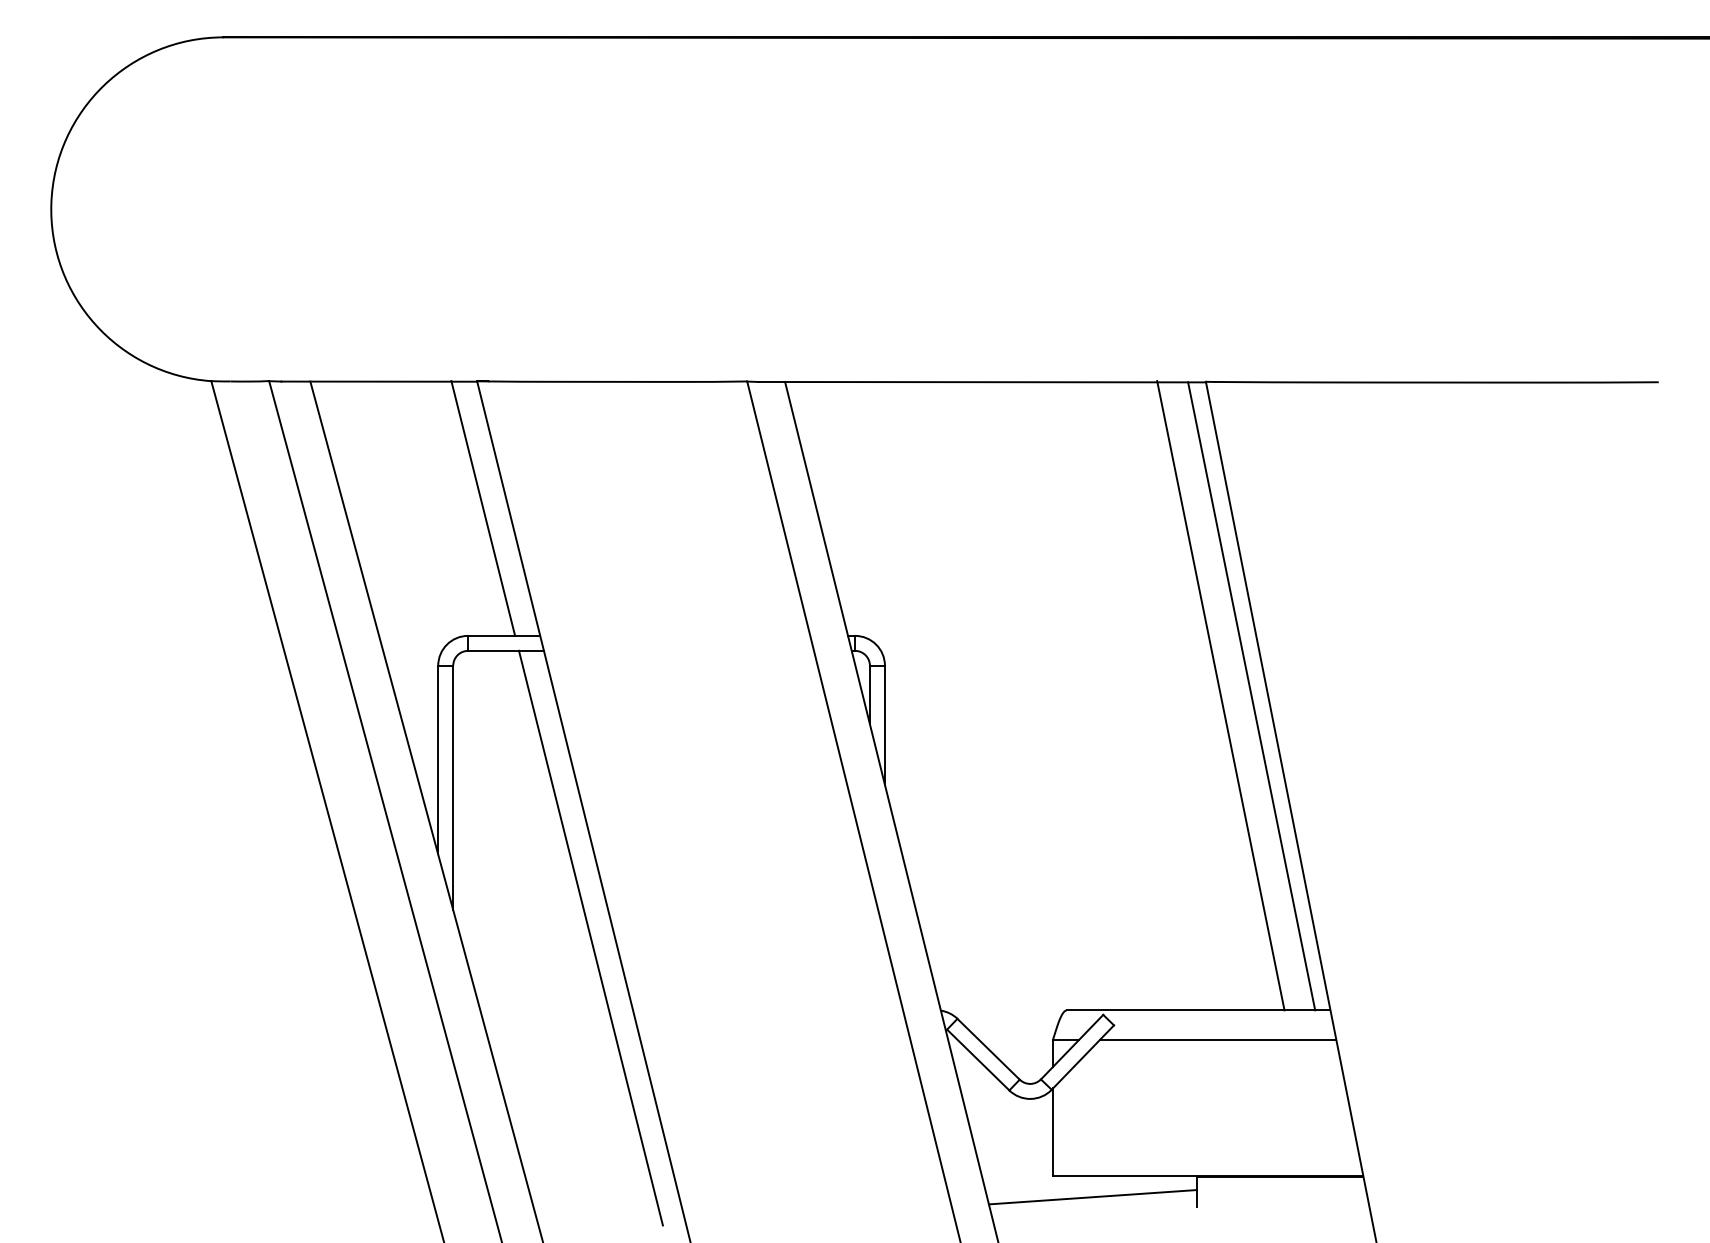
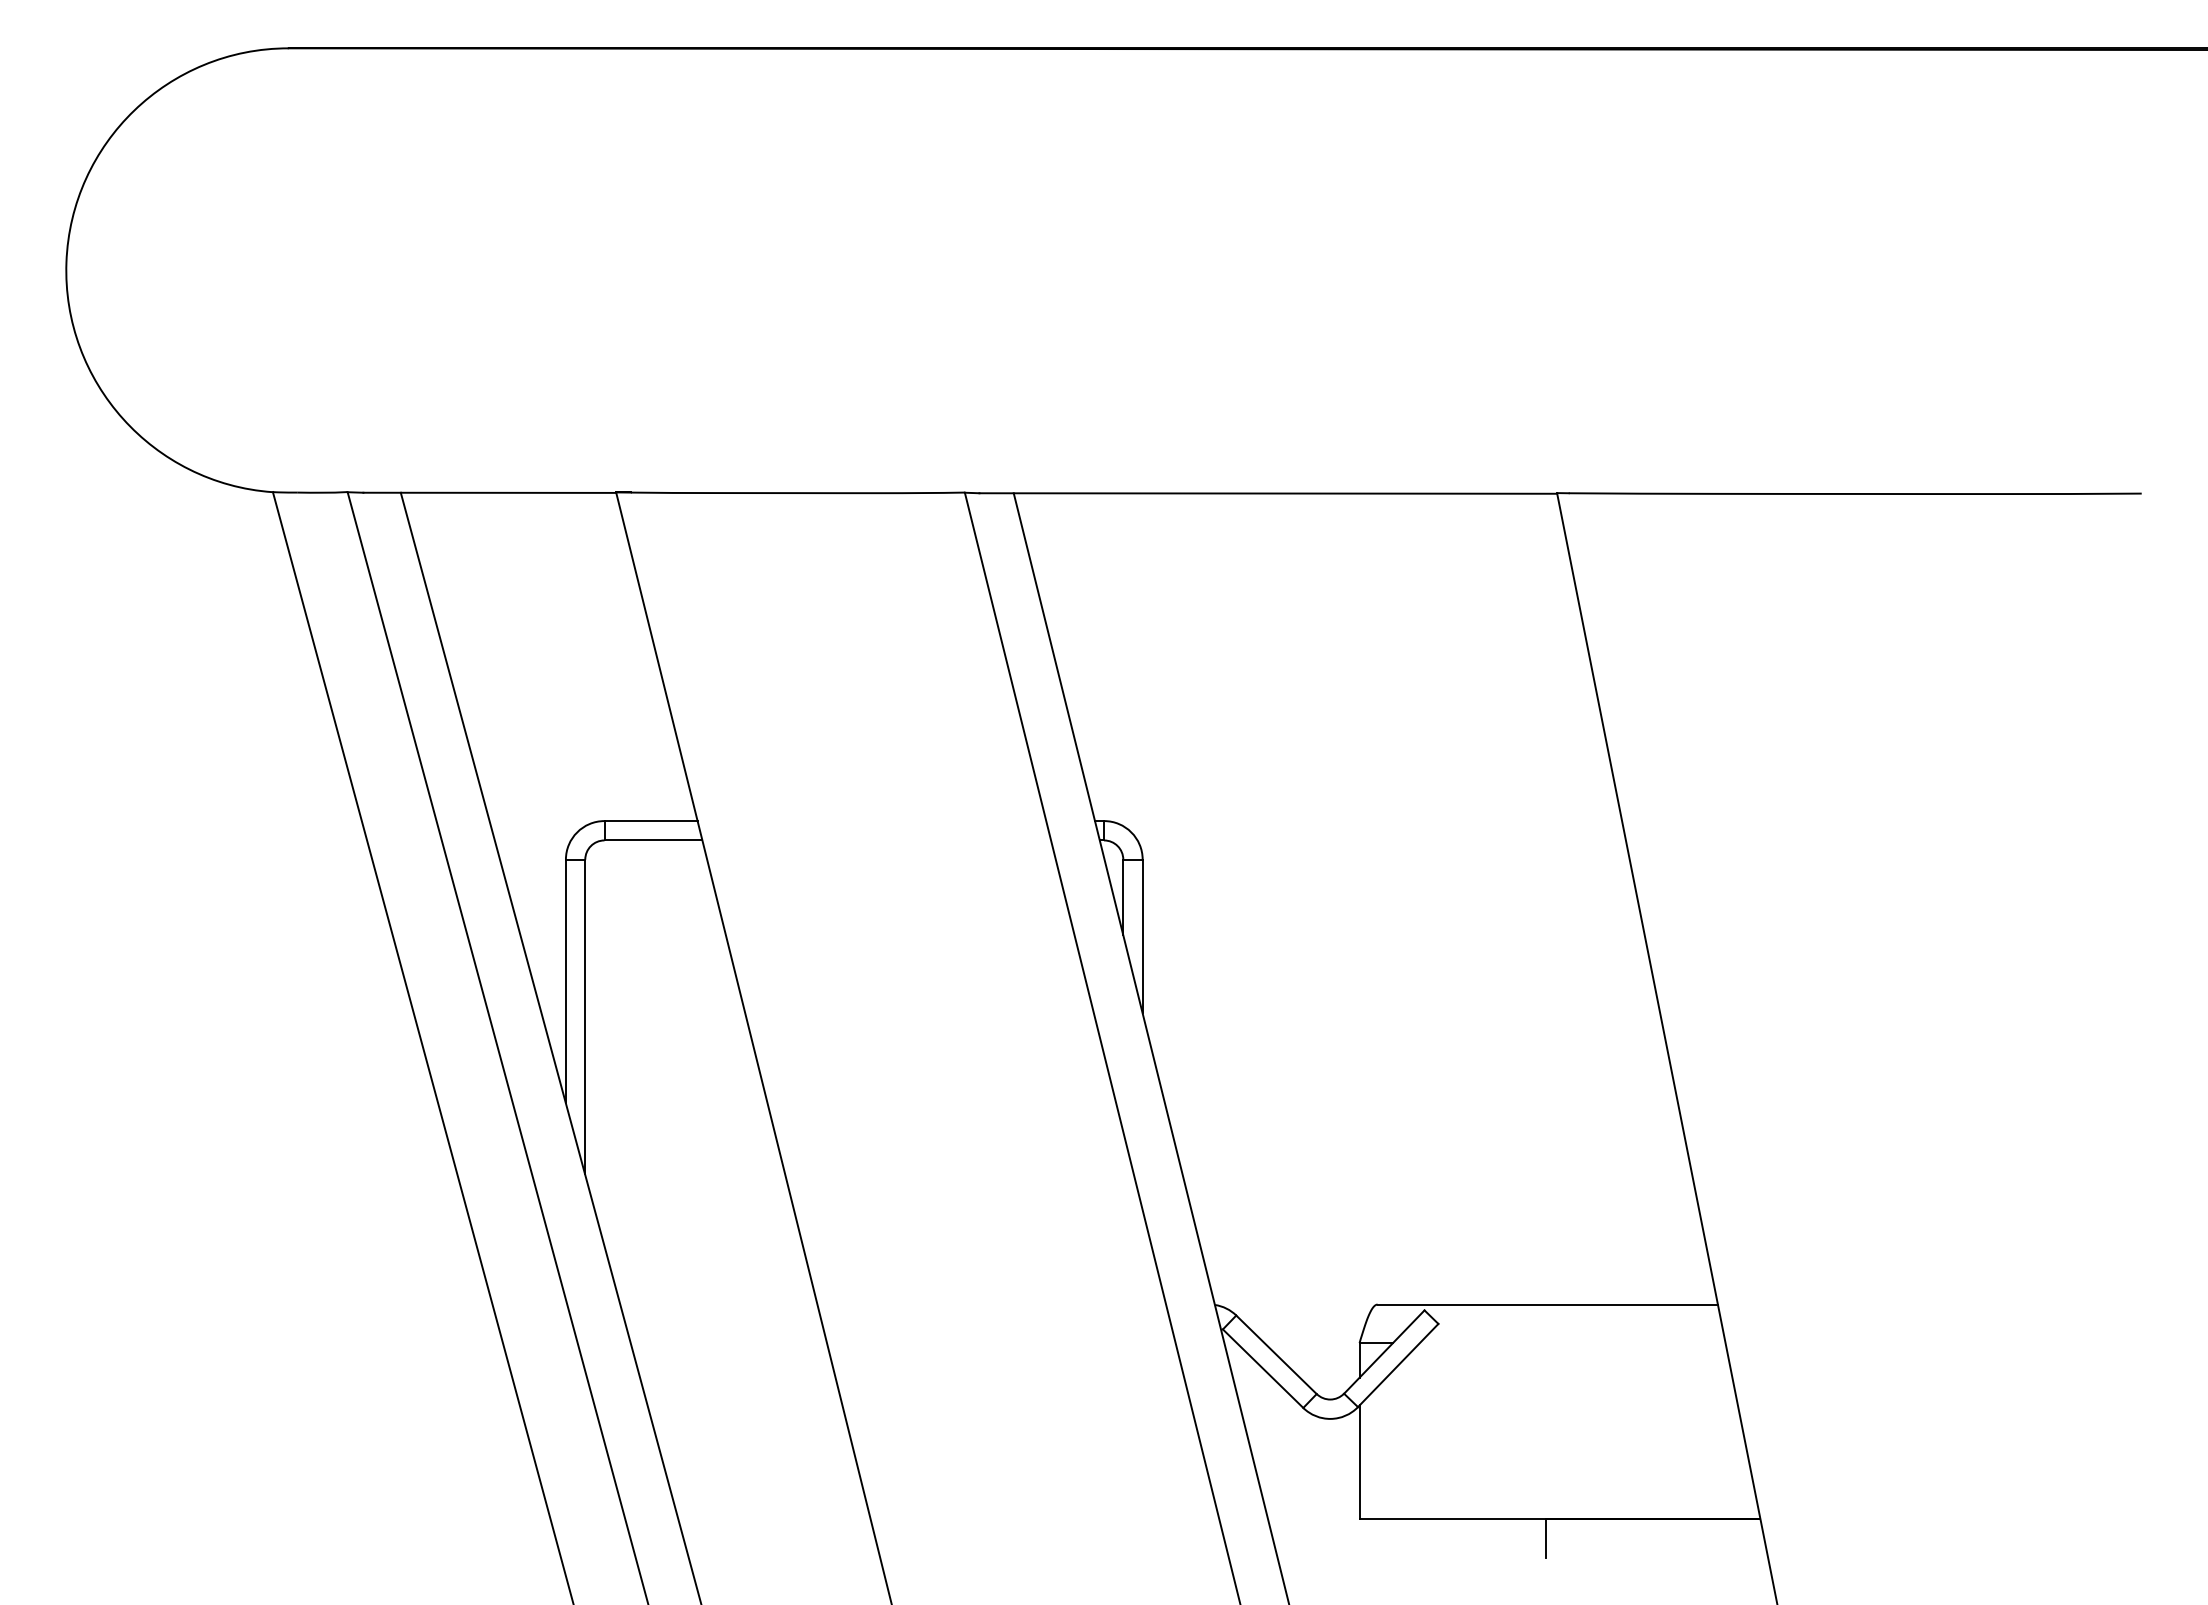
line: (483, 508) -> (624, 656), removed
line: (1220, 695) -> (1575, 898), removed
line: (1251, 696) -> (1615, 899), removed
line: (590, 937) -> (762, 1210), removed
line: (1217, 1040) -> (1572, 1343), removed
line: (1092, 1197) -> (1410, 1546), removed

